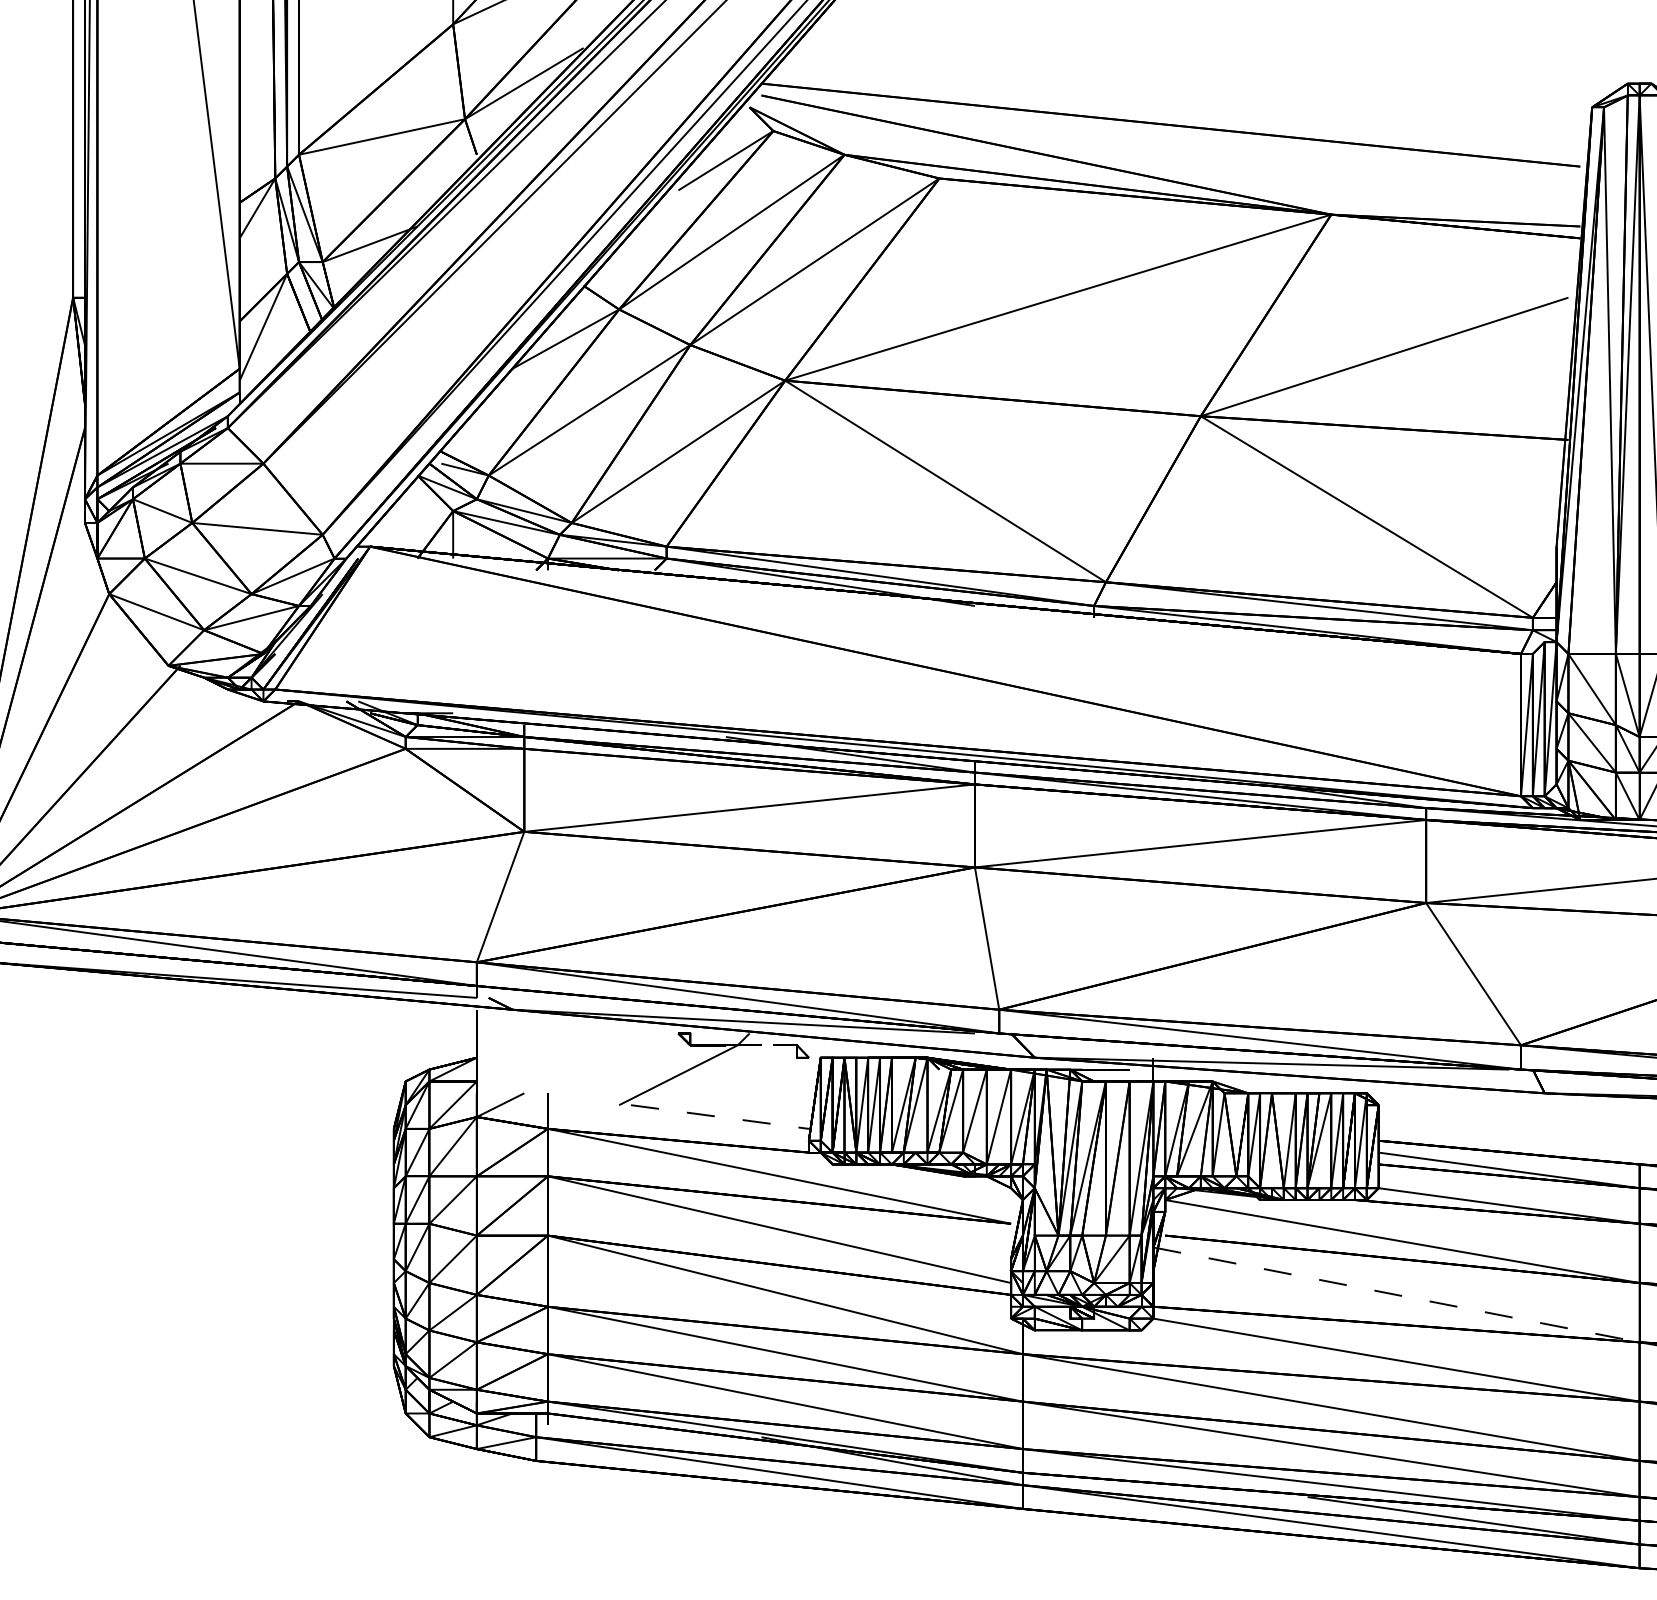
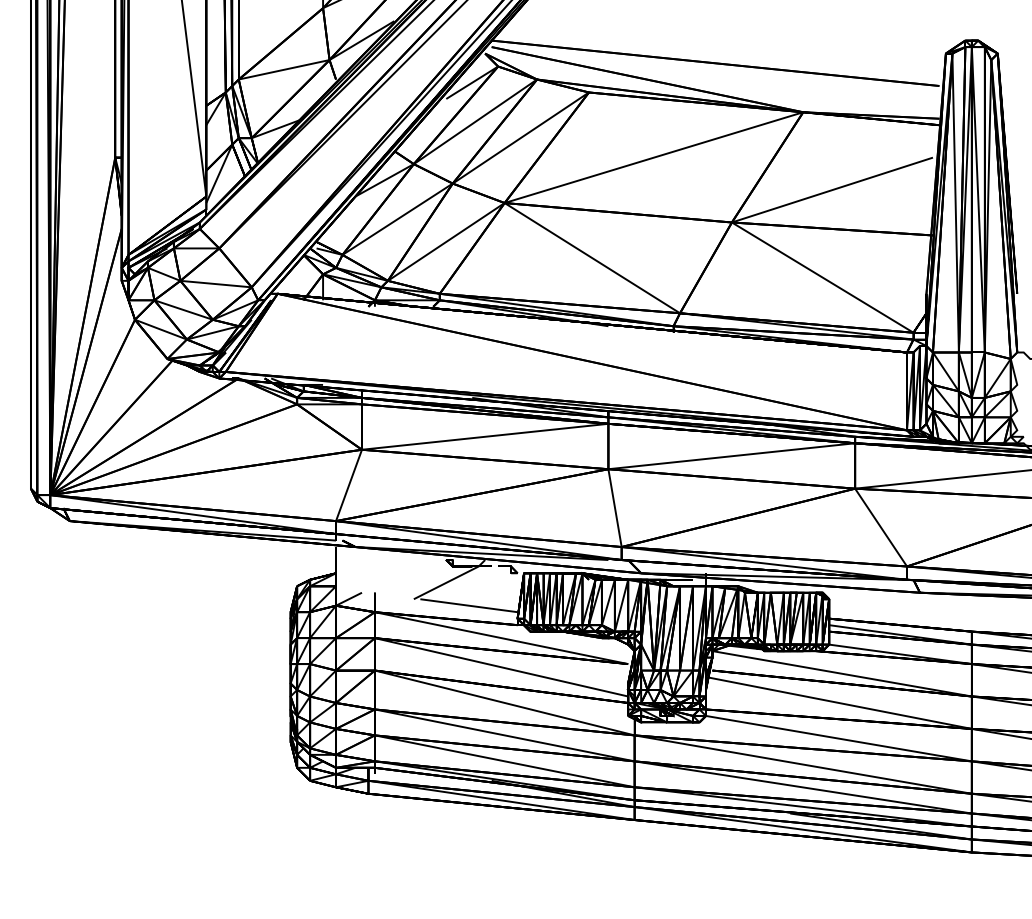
line: (720, 1116) -> (469, 605), dashed -> solid
line: (1428, 1301) -> (856, 706), dashed -> solid

